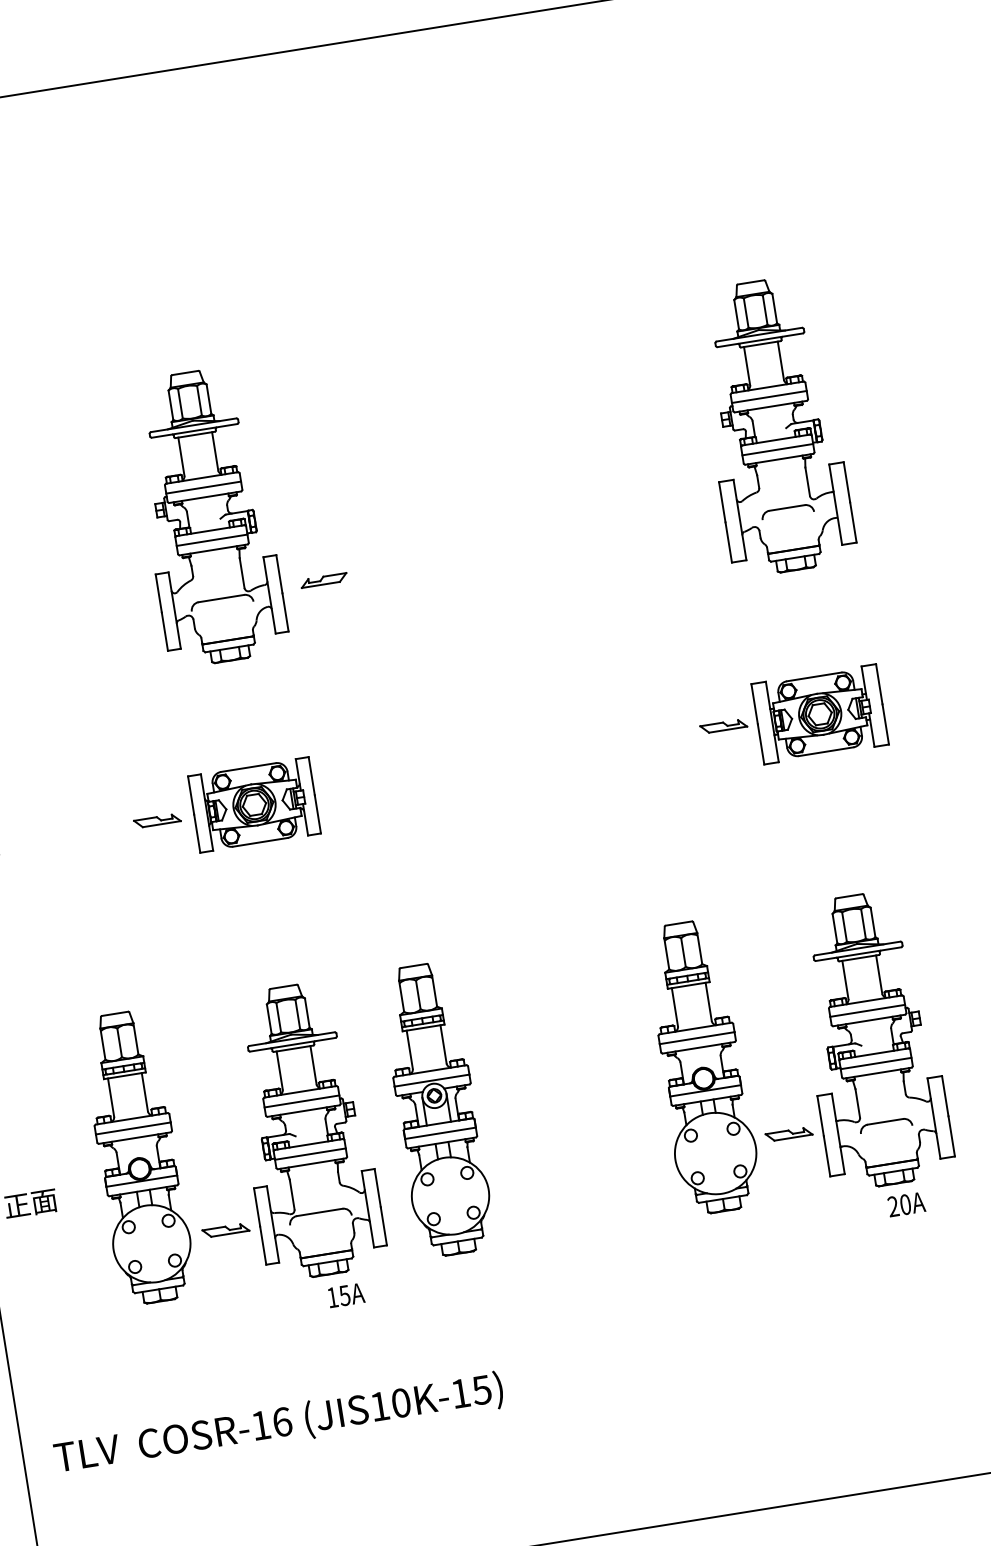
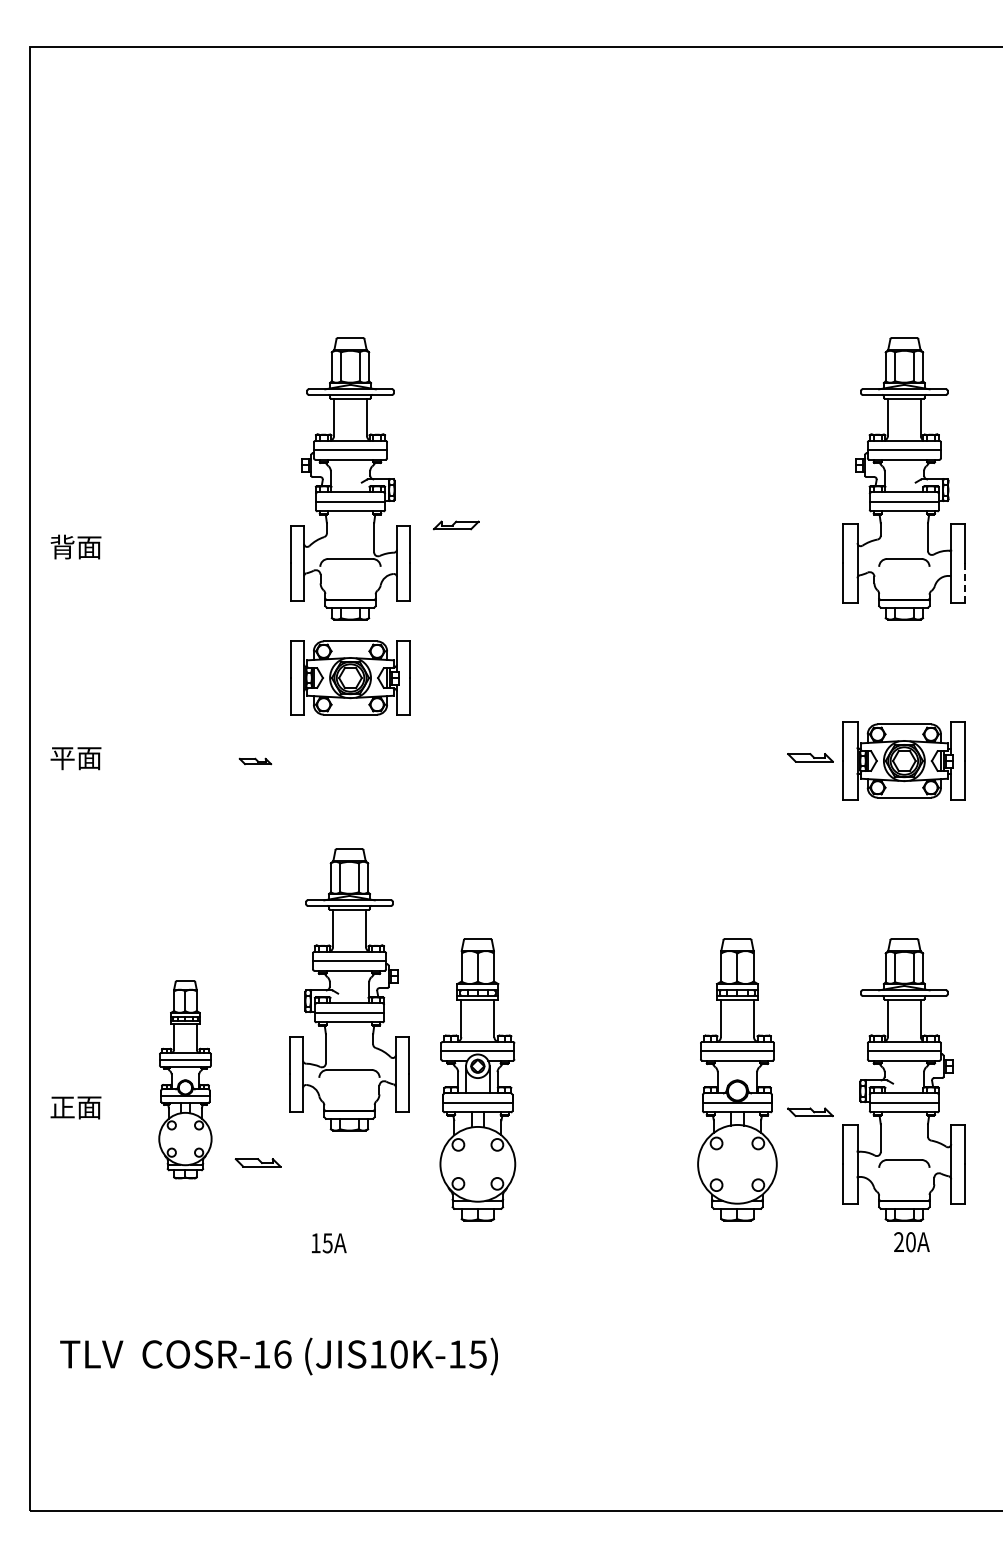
line: (853, 522) -> (965, 583), solid -> dashed
part: (323, 580) -> (455, 525), moved
part: (254, 804) -> (350, 677), moved
part: (157, 820) -> (255, 761), size x0.7
part: (306, 1130) -> (349, 989), moved
part: (789, 1134) -> (810, 1112), moved
part: (138, 1157) -> (185, 1079), size x0.7
text: (346, 1295) -> (329, 1243), moved

